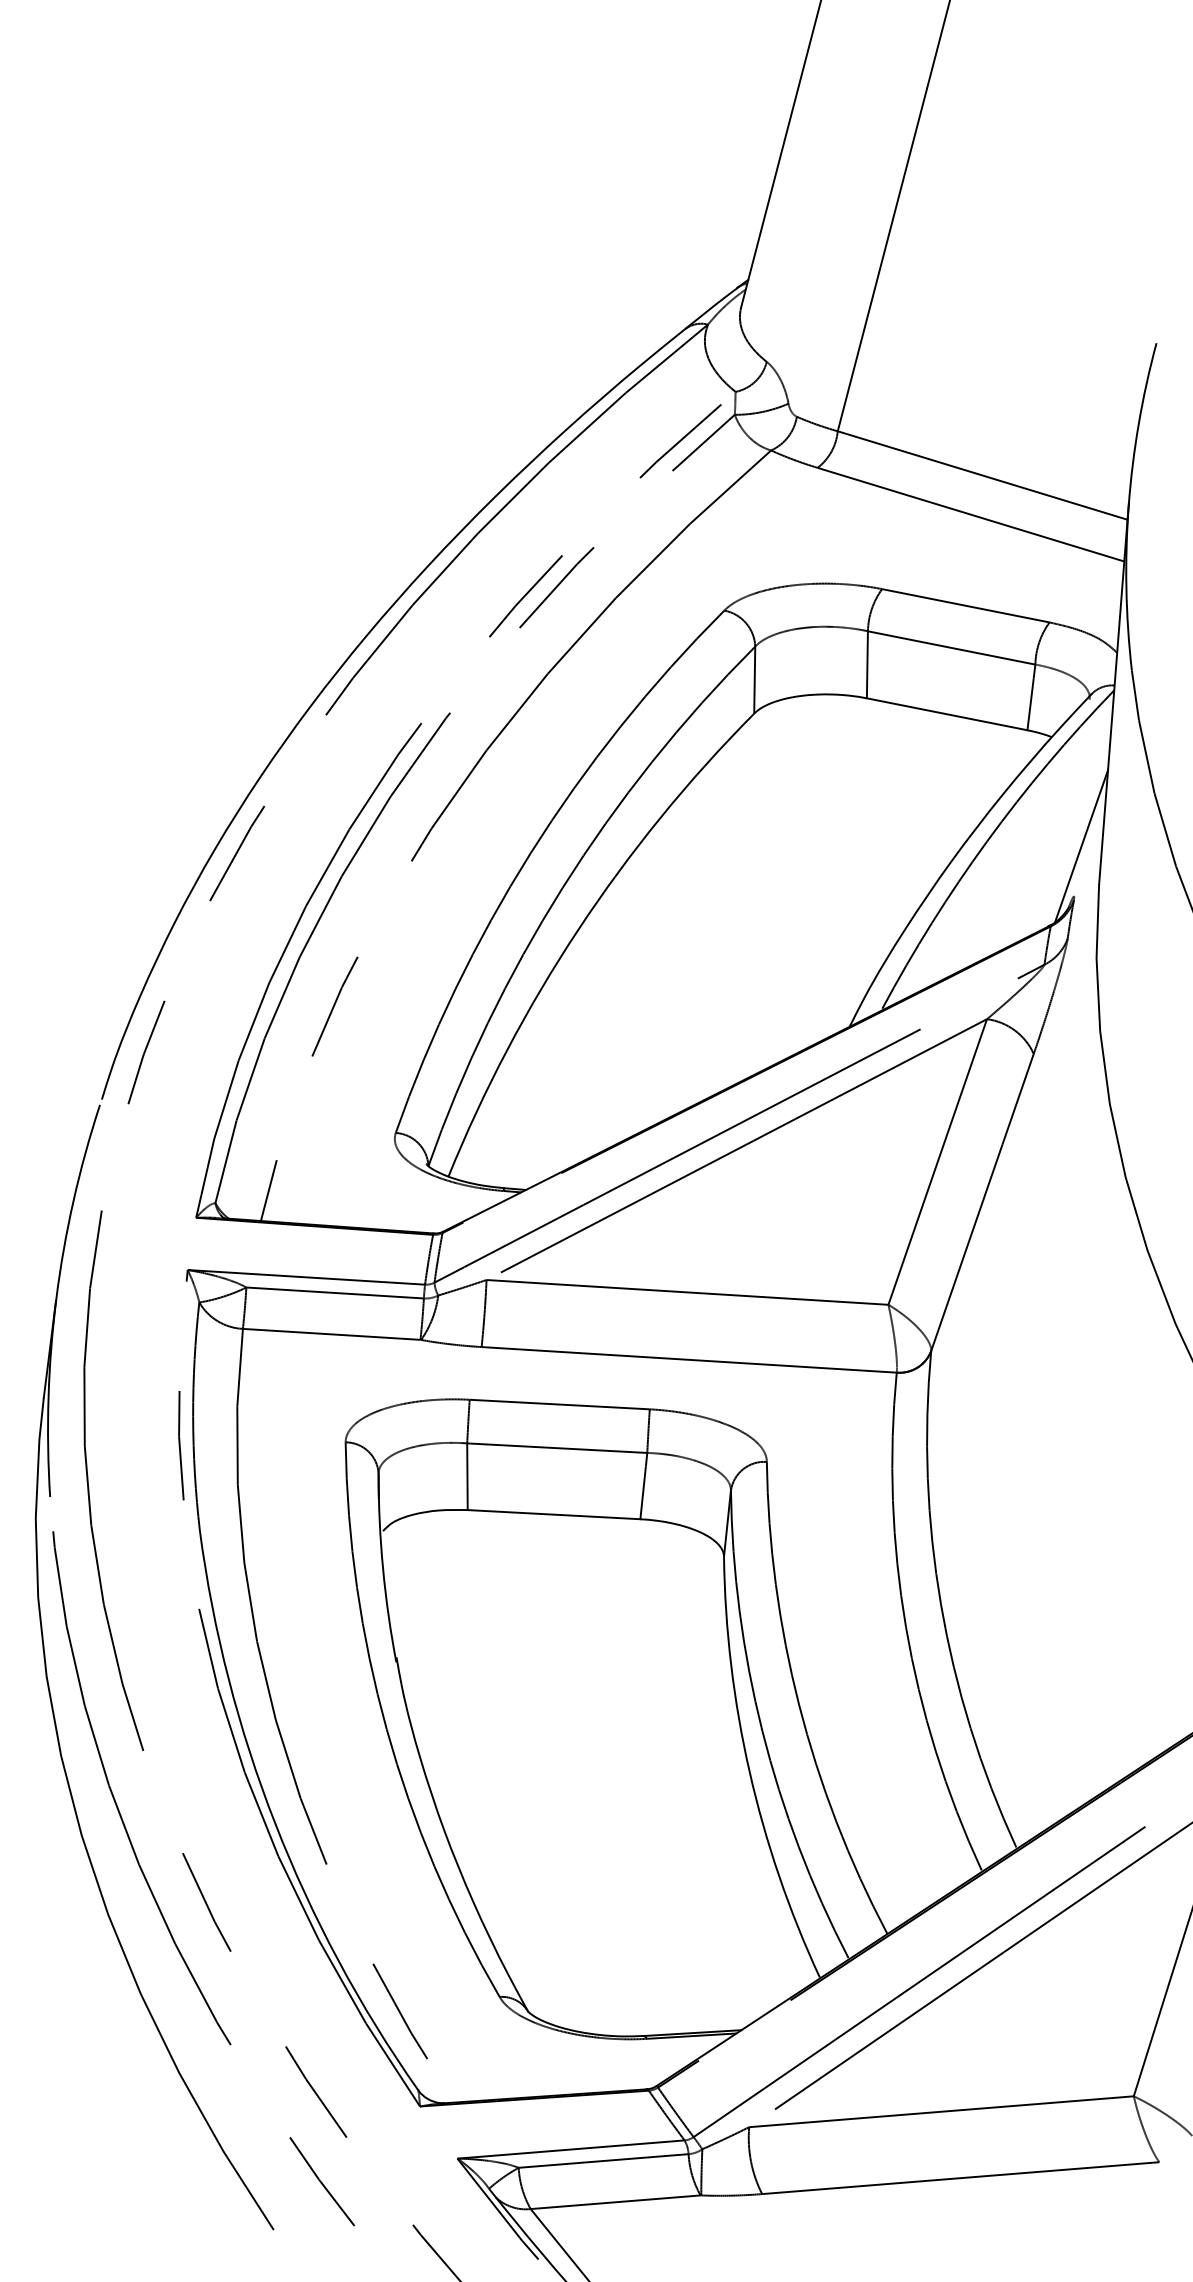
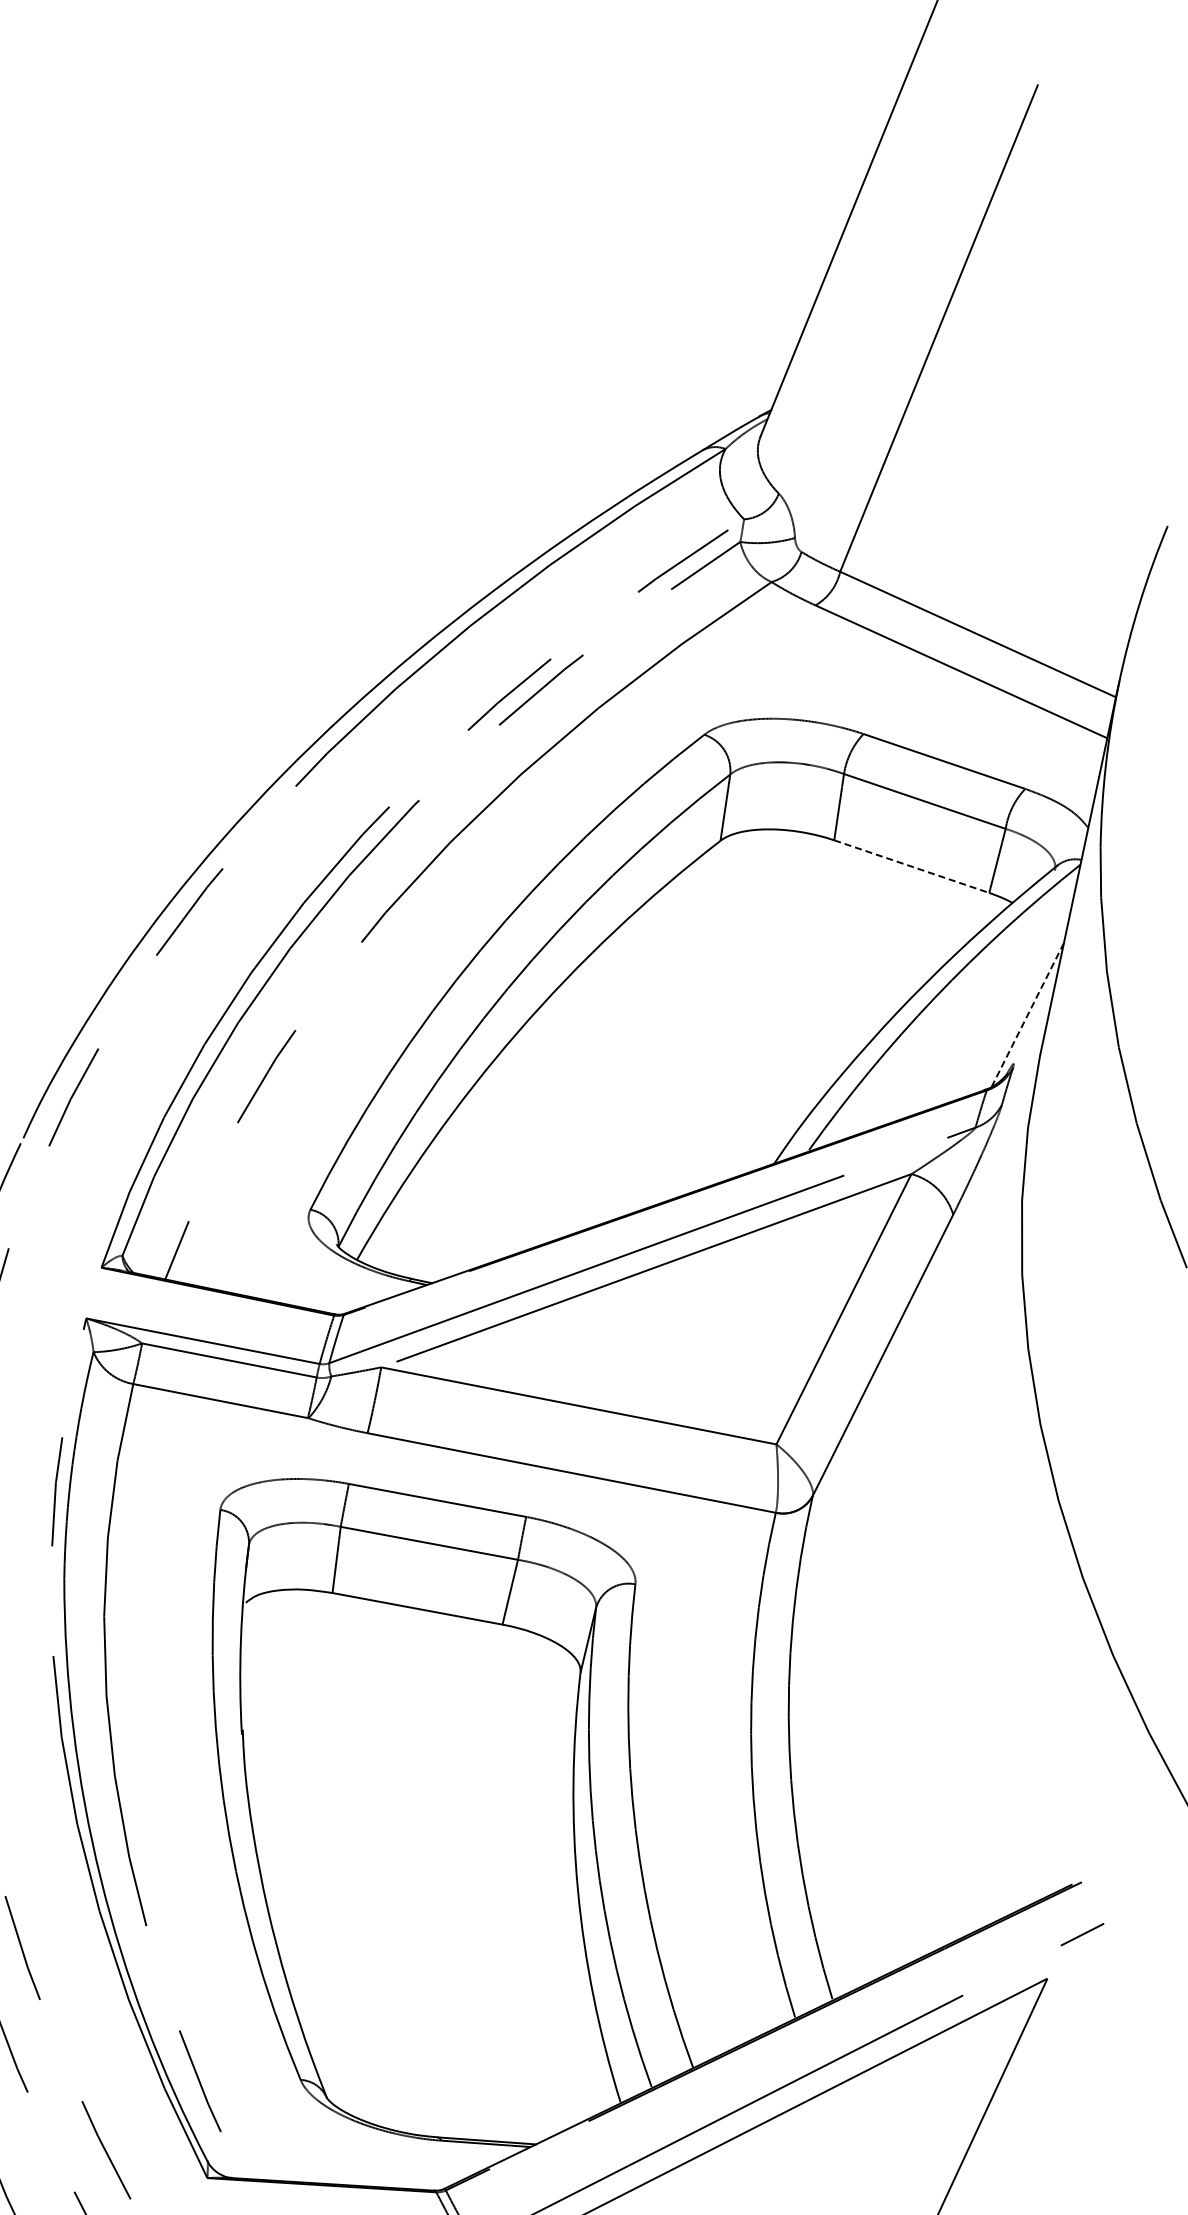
line: (947, 714) -> (912, 866), solid -> dashed
line: (1081, 846) -> (1027, 1015), solid -> dashed

